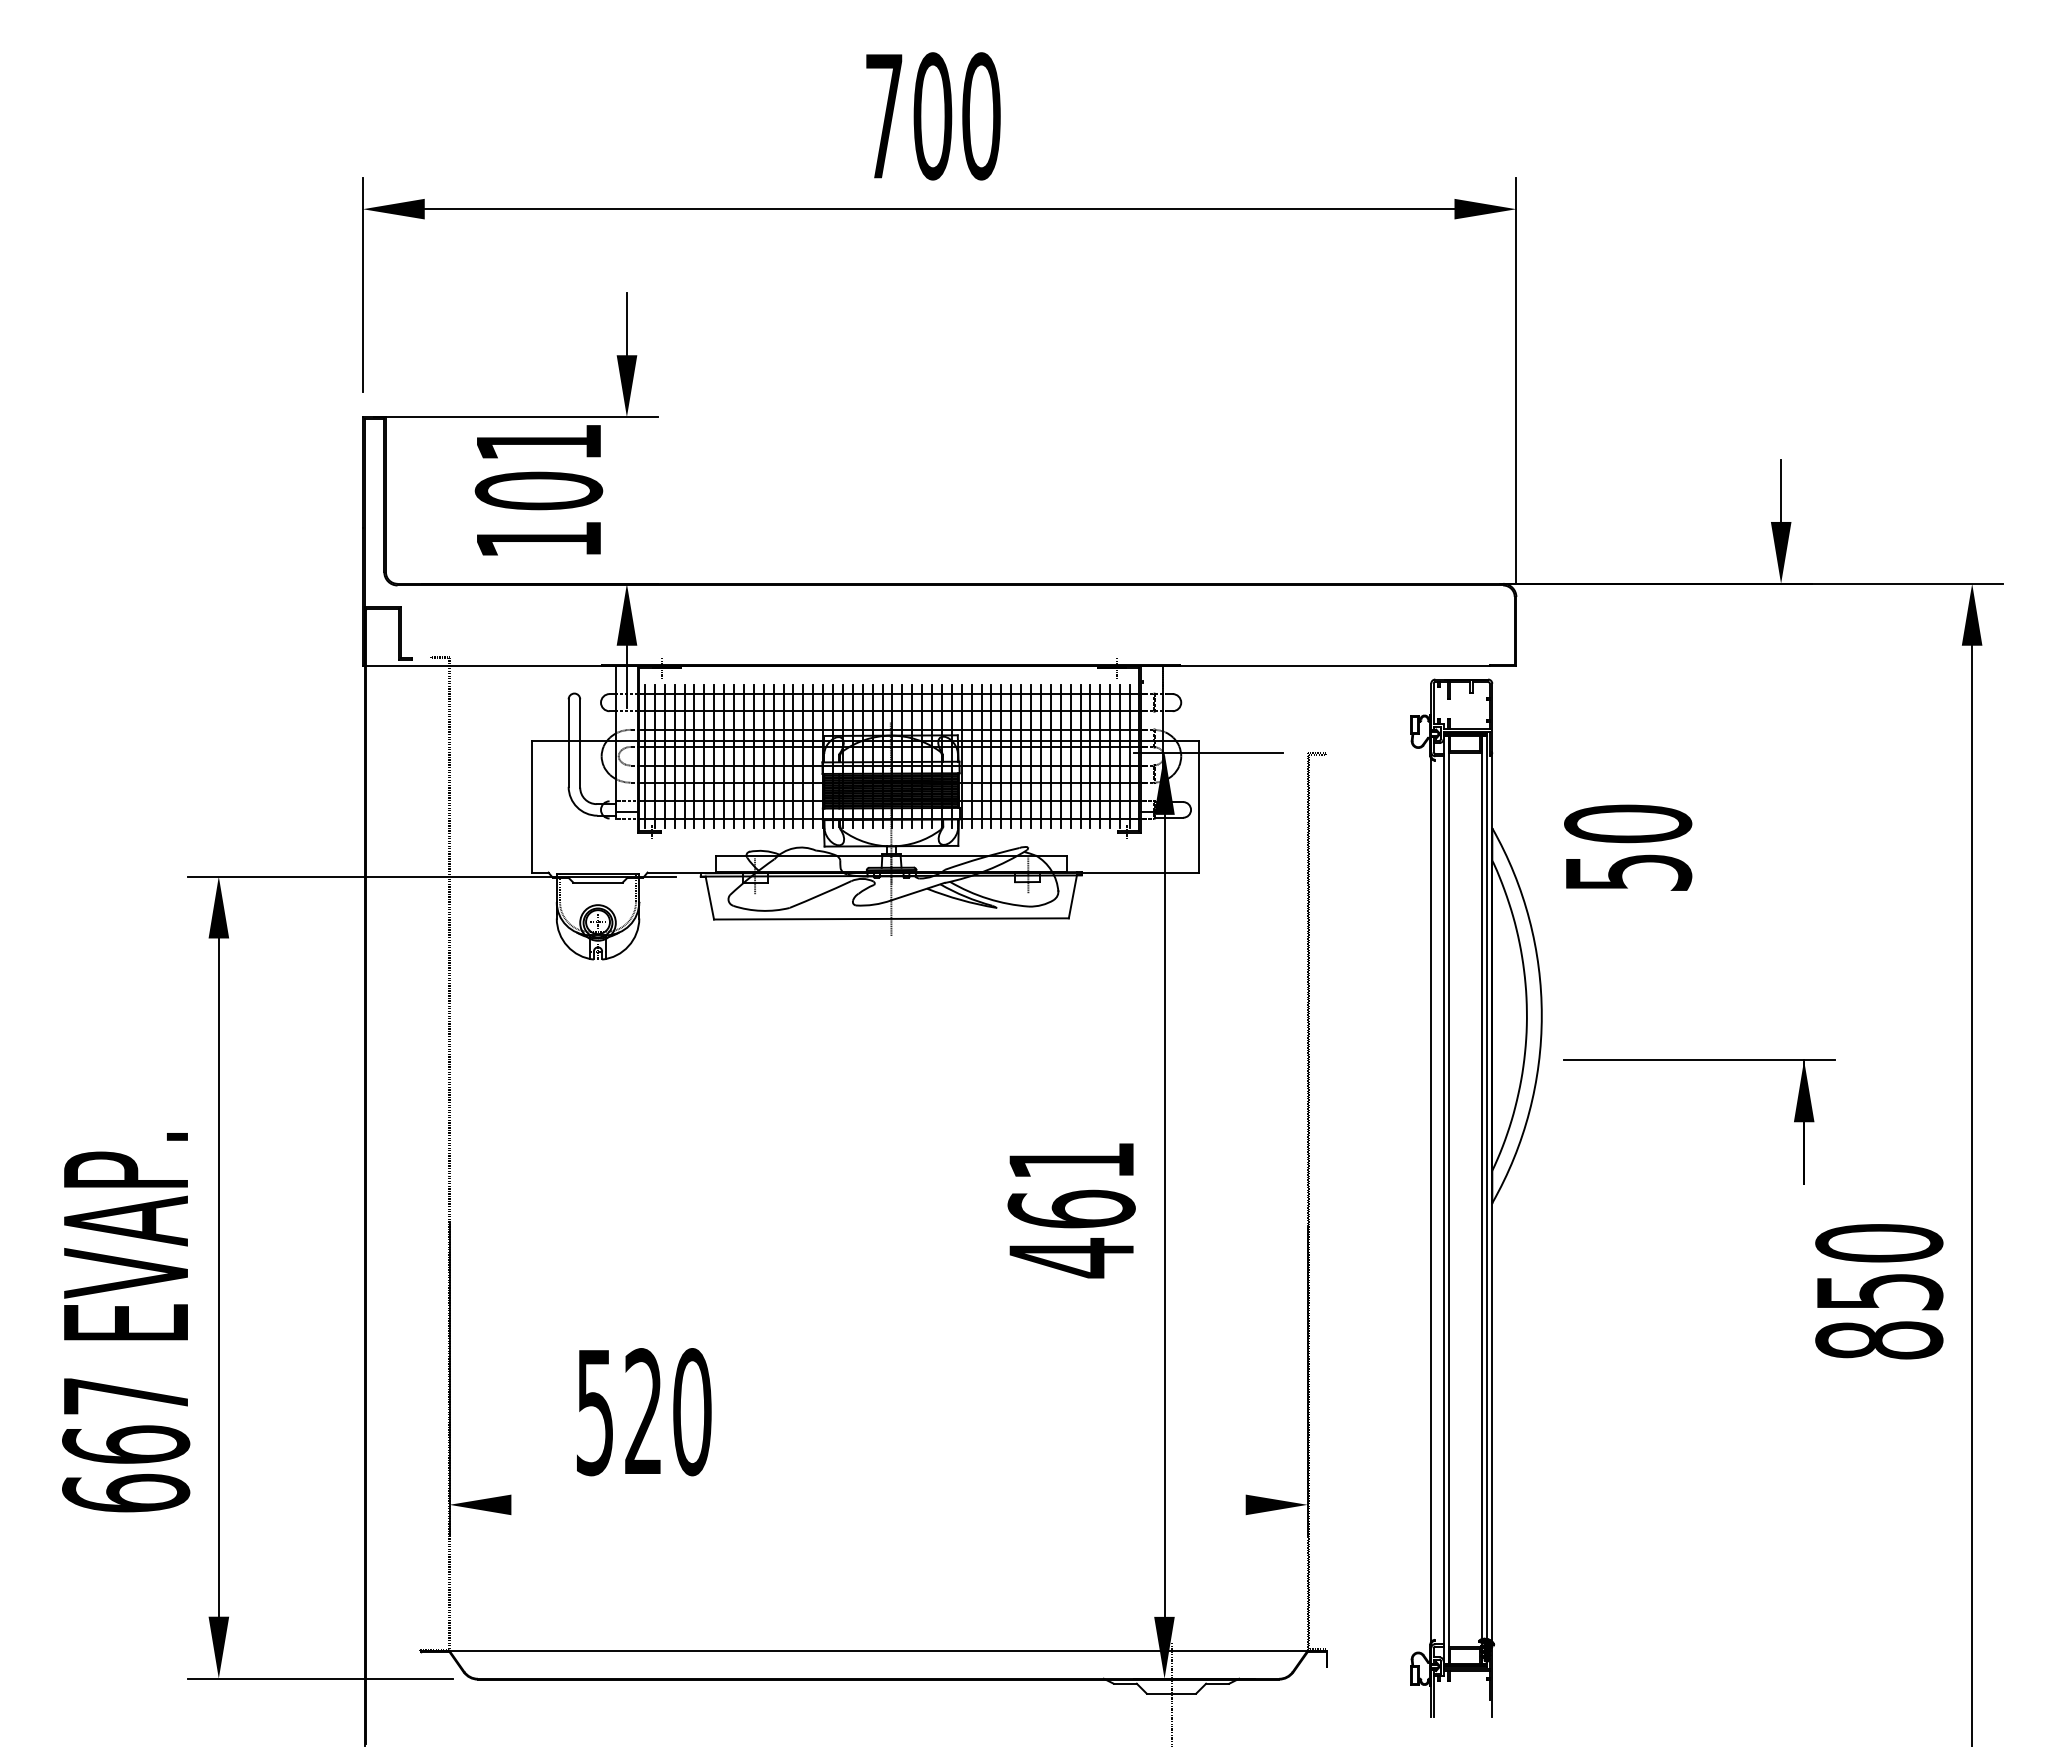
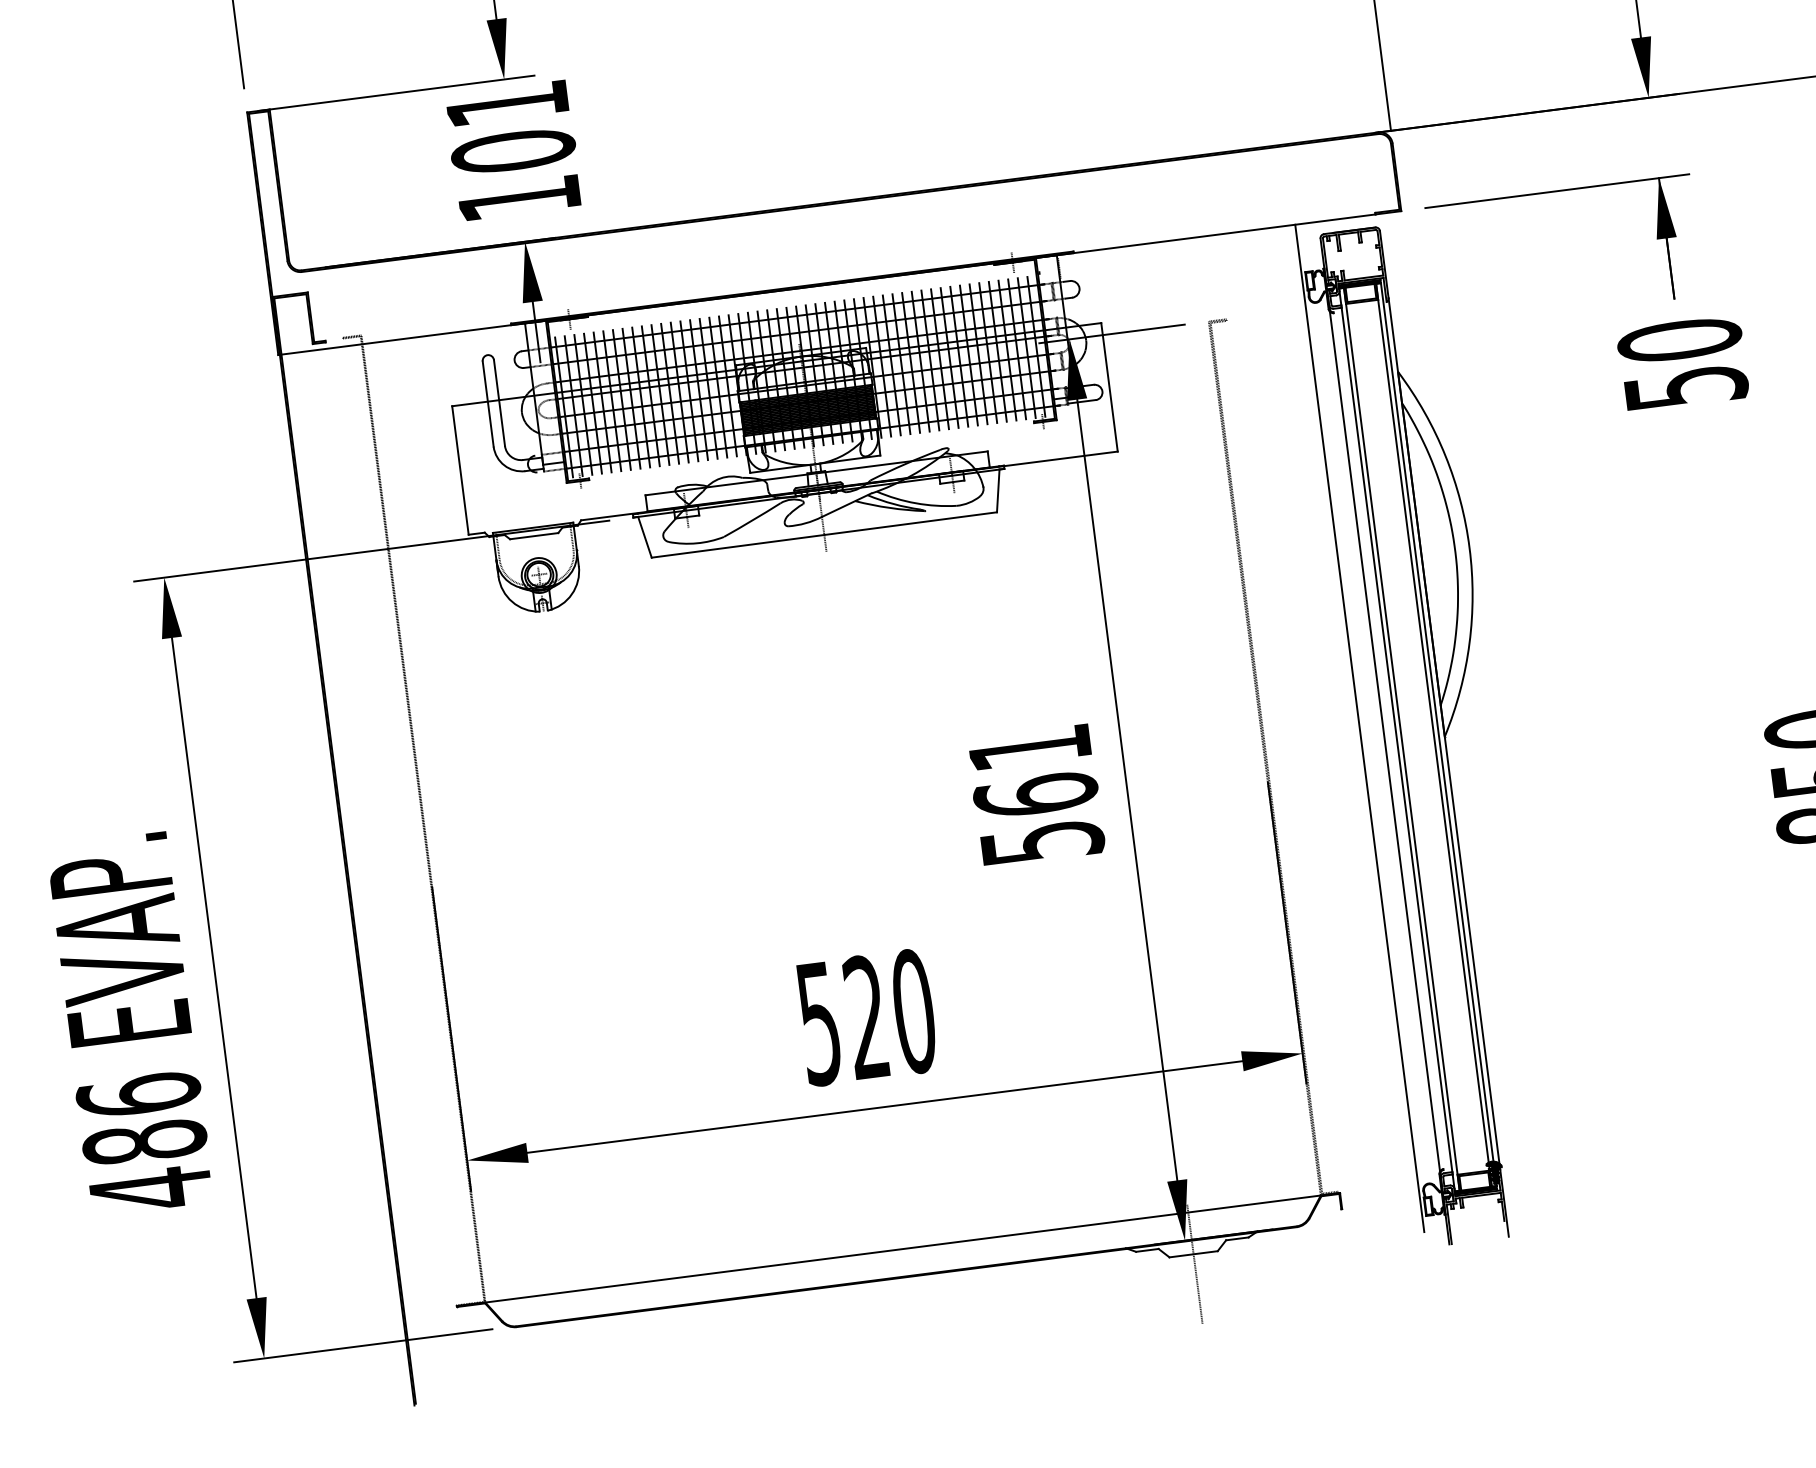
text: (538, 490) -> (513, 150), moved
text: (1628, 847) -> (1683, 363), moved
part: (1699, 1060) -> (1557, 191), moved
line: (1407, 1183) -> (1359, 728), added
text: (1072, 1258) -> (1042, 843), 461 -> 561
text: (644, 1412) -> (867, 1017), moved
text: (126, 1444) -> (145, 1142), 667 -> 486
line: (878, 1504) -> (884, 1106), added

